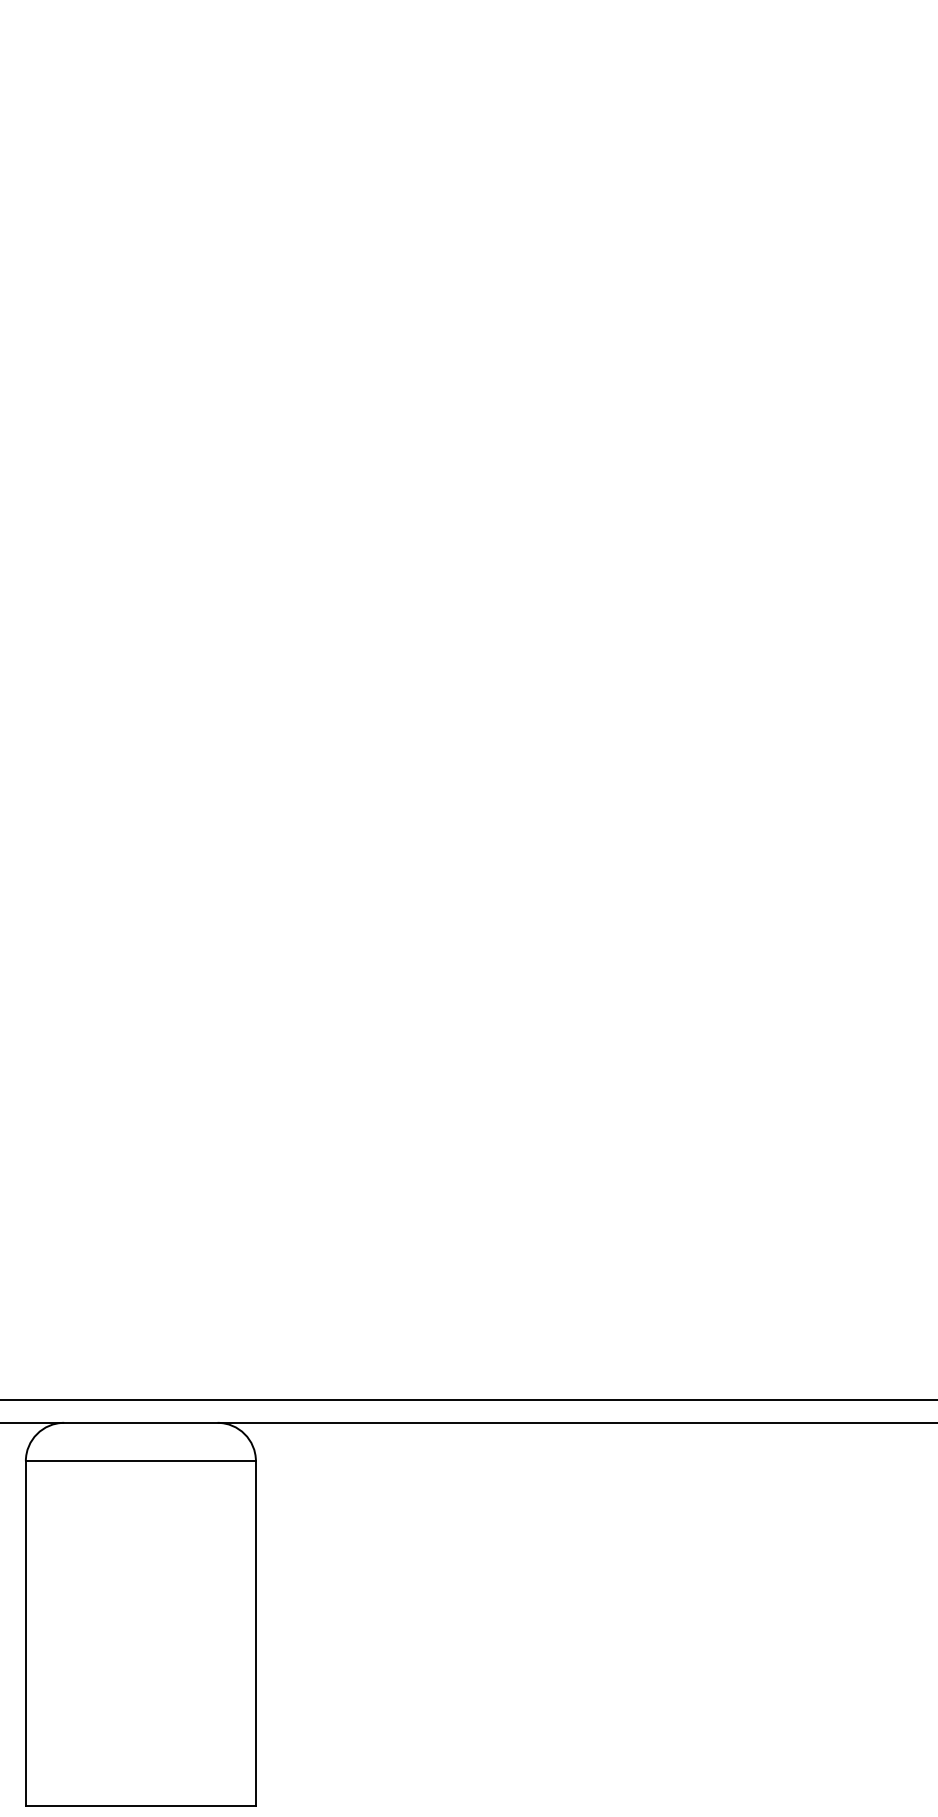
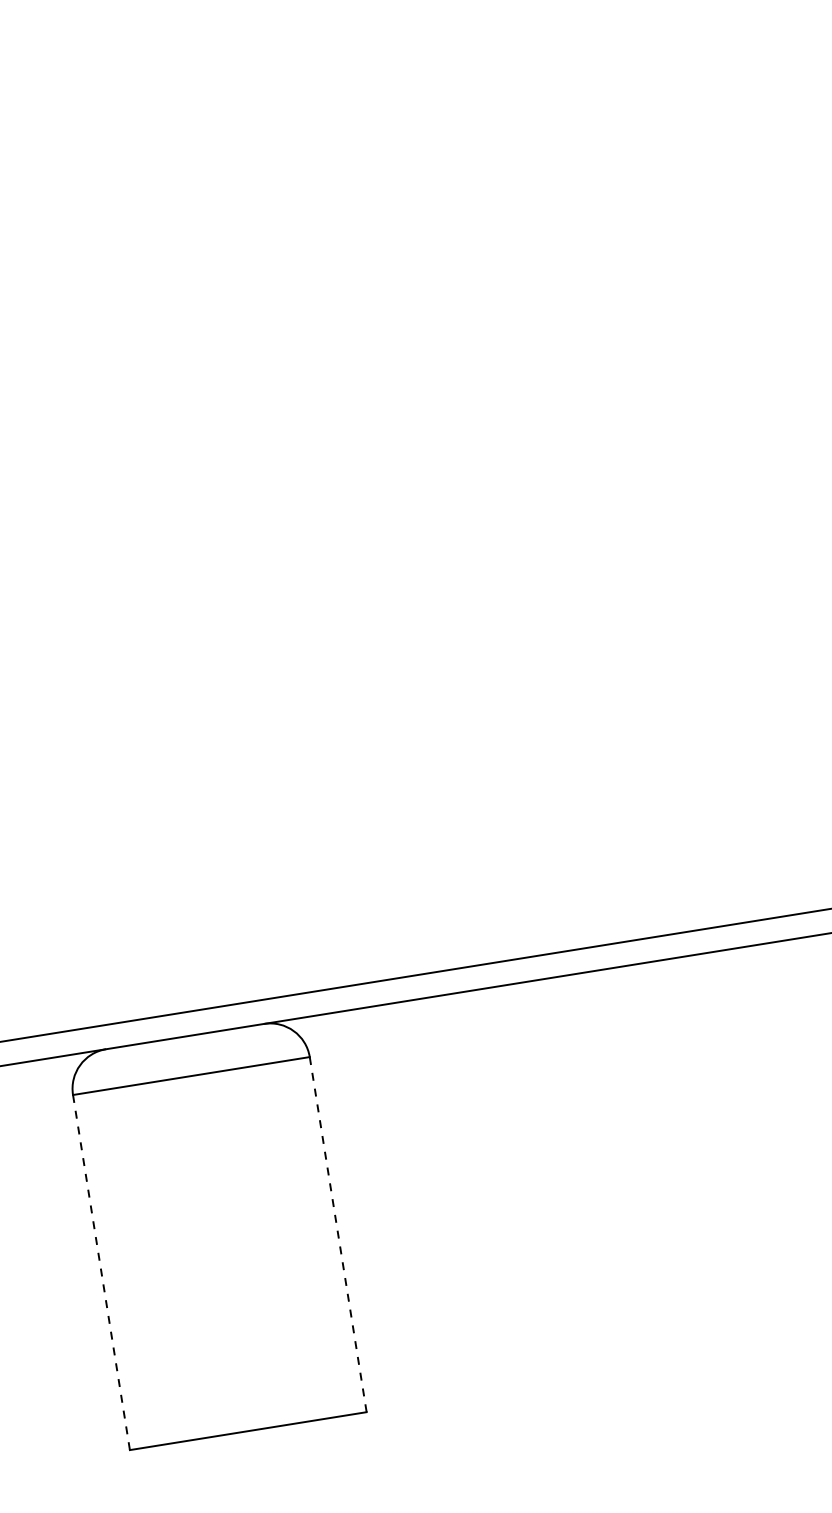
line: (25, 1633) -> (101, 1272), solid -> dashed
line: (255, 1633) -> (337, 1234), solid -> dashed

